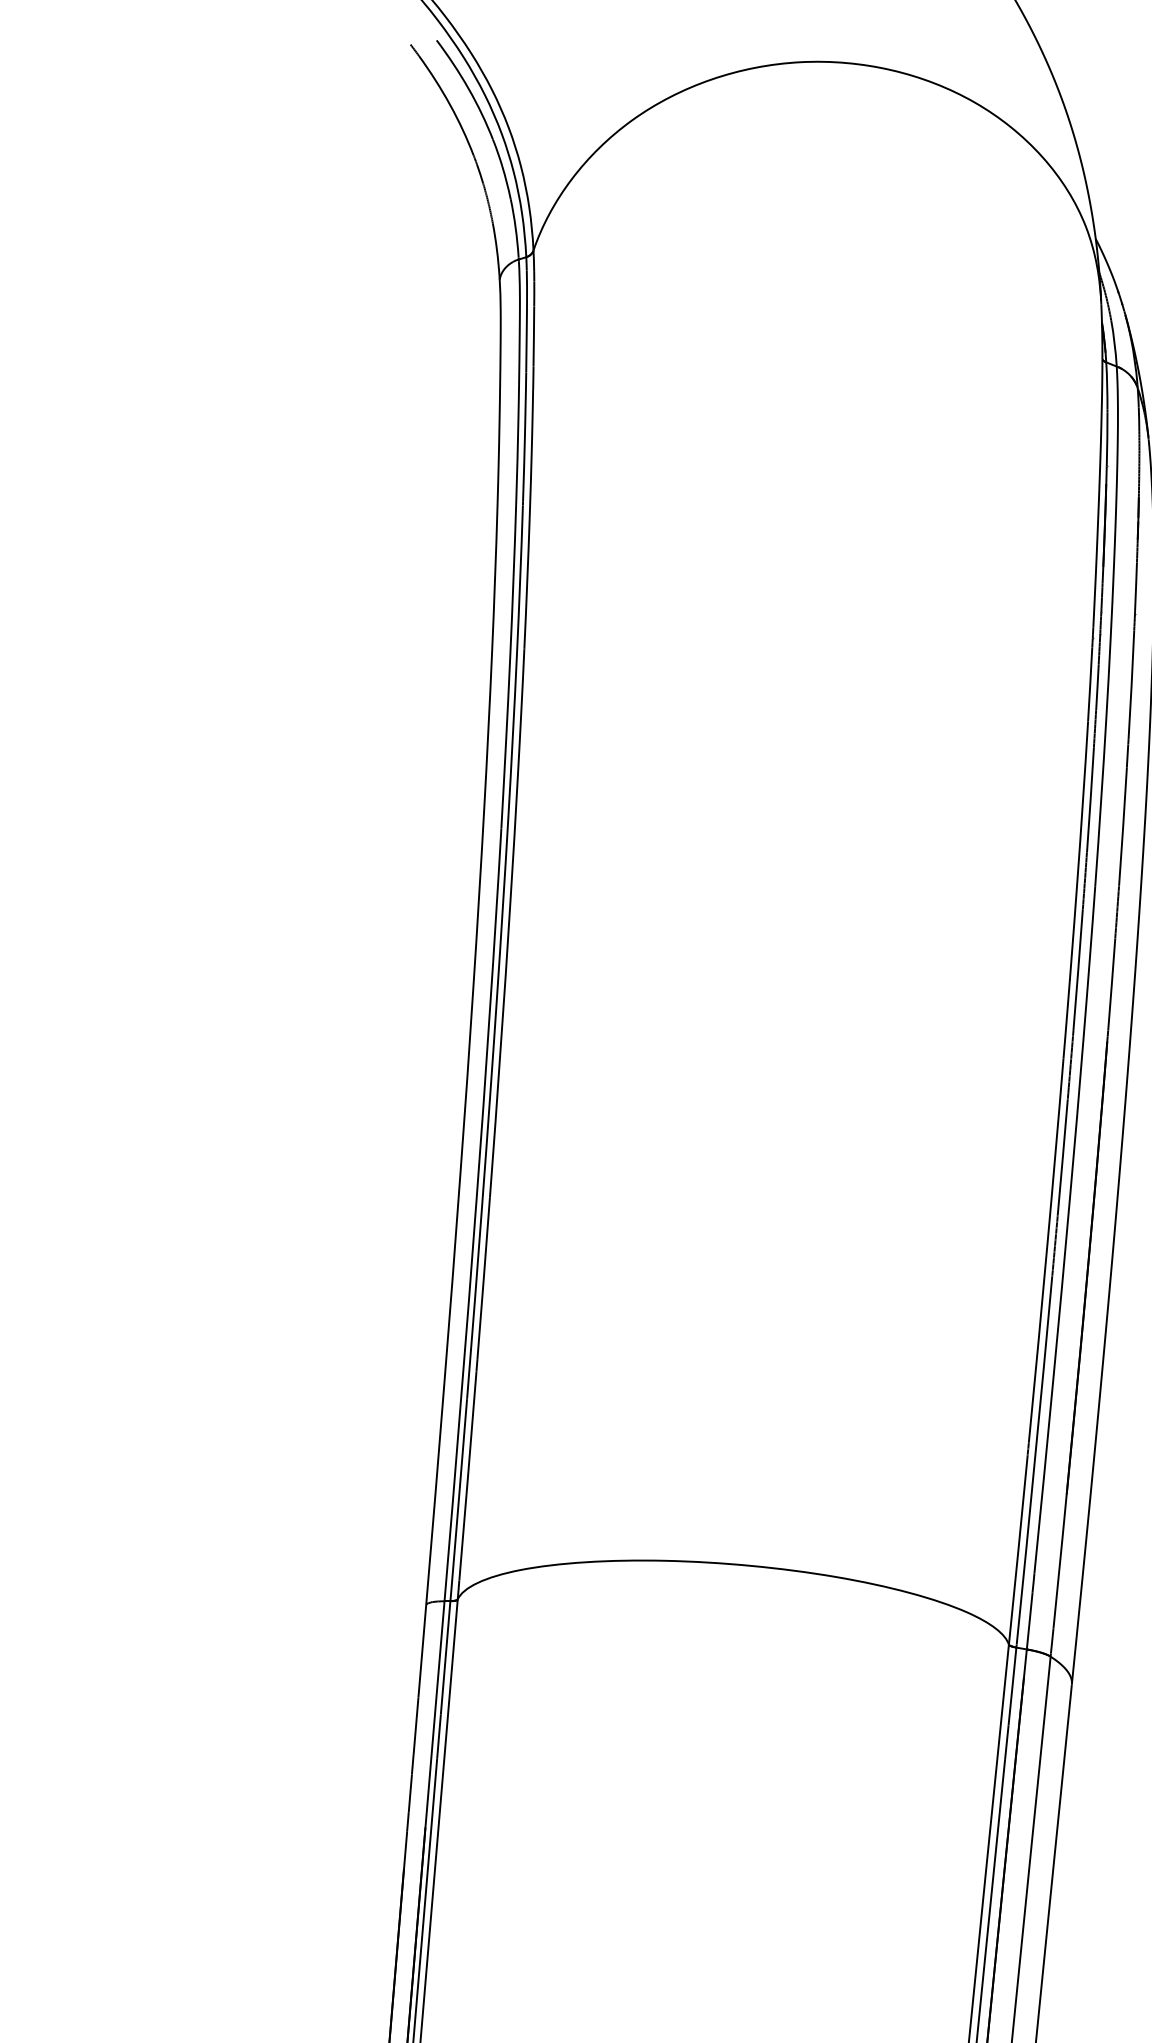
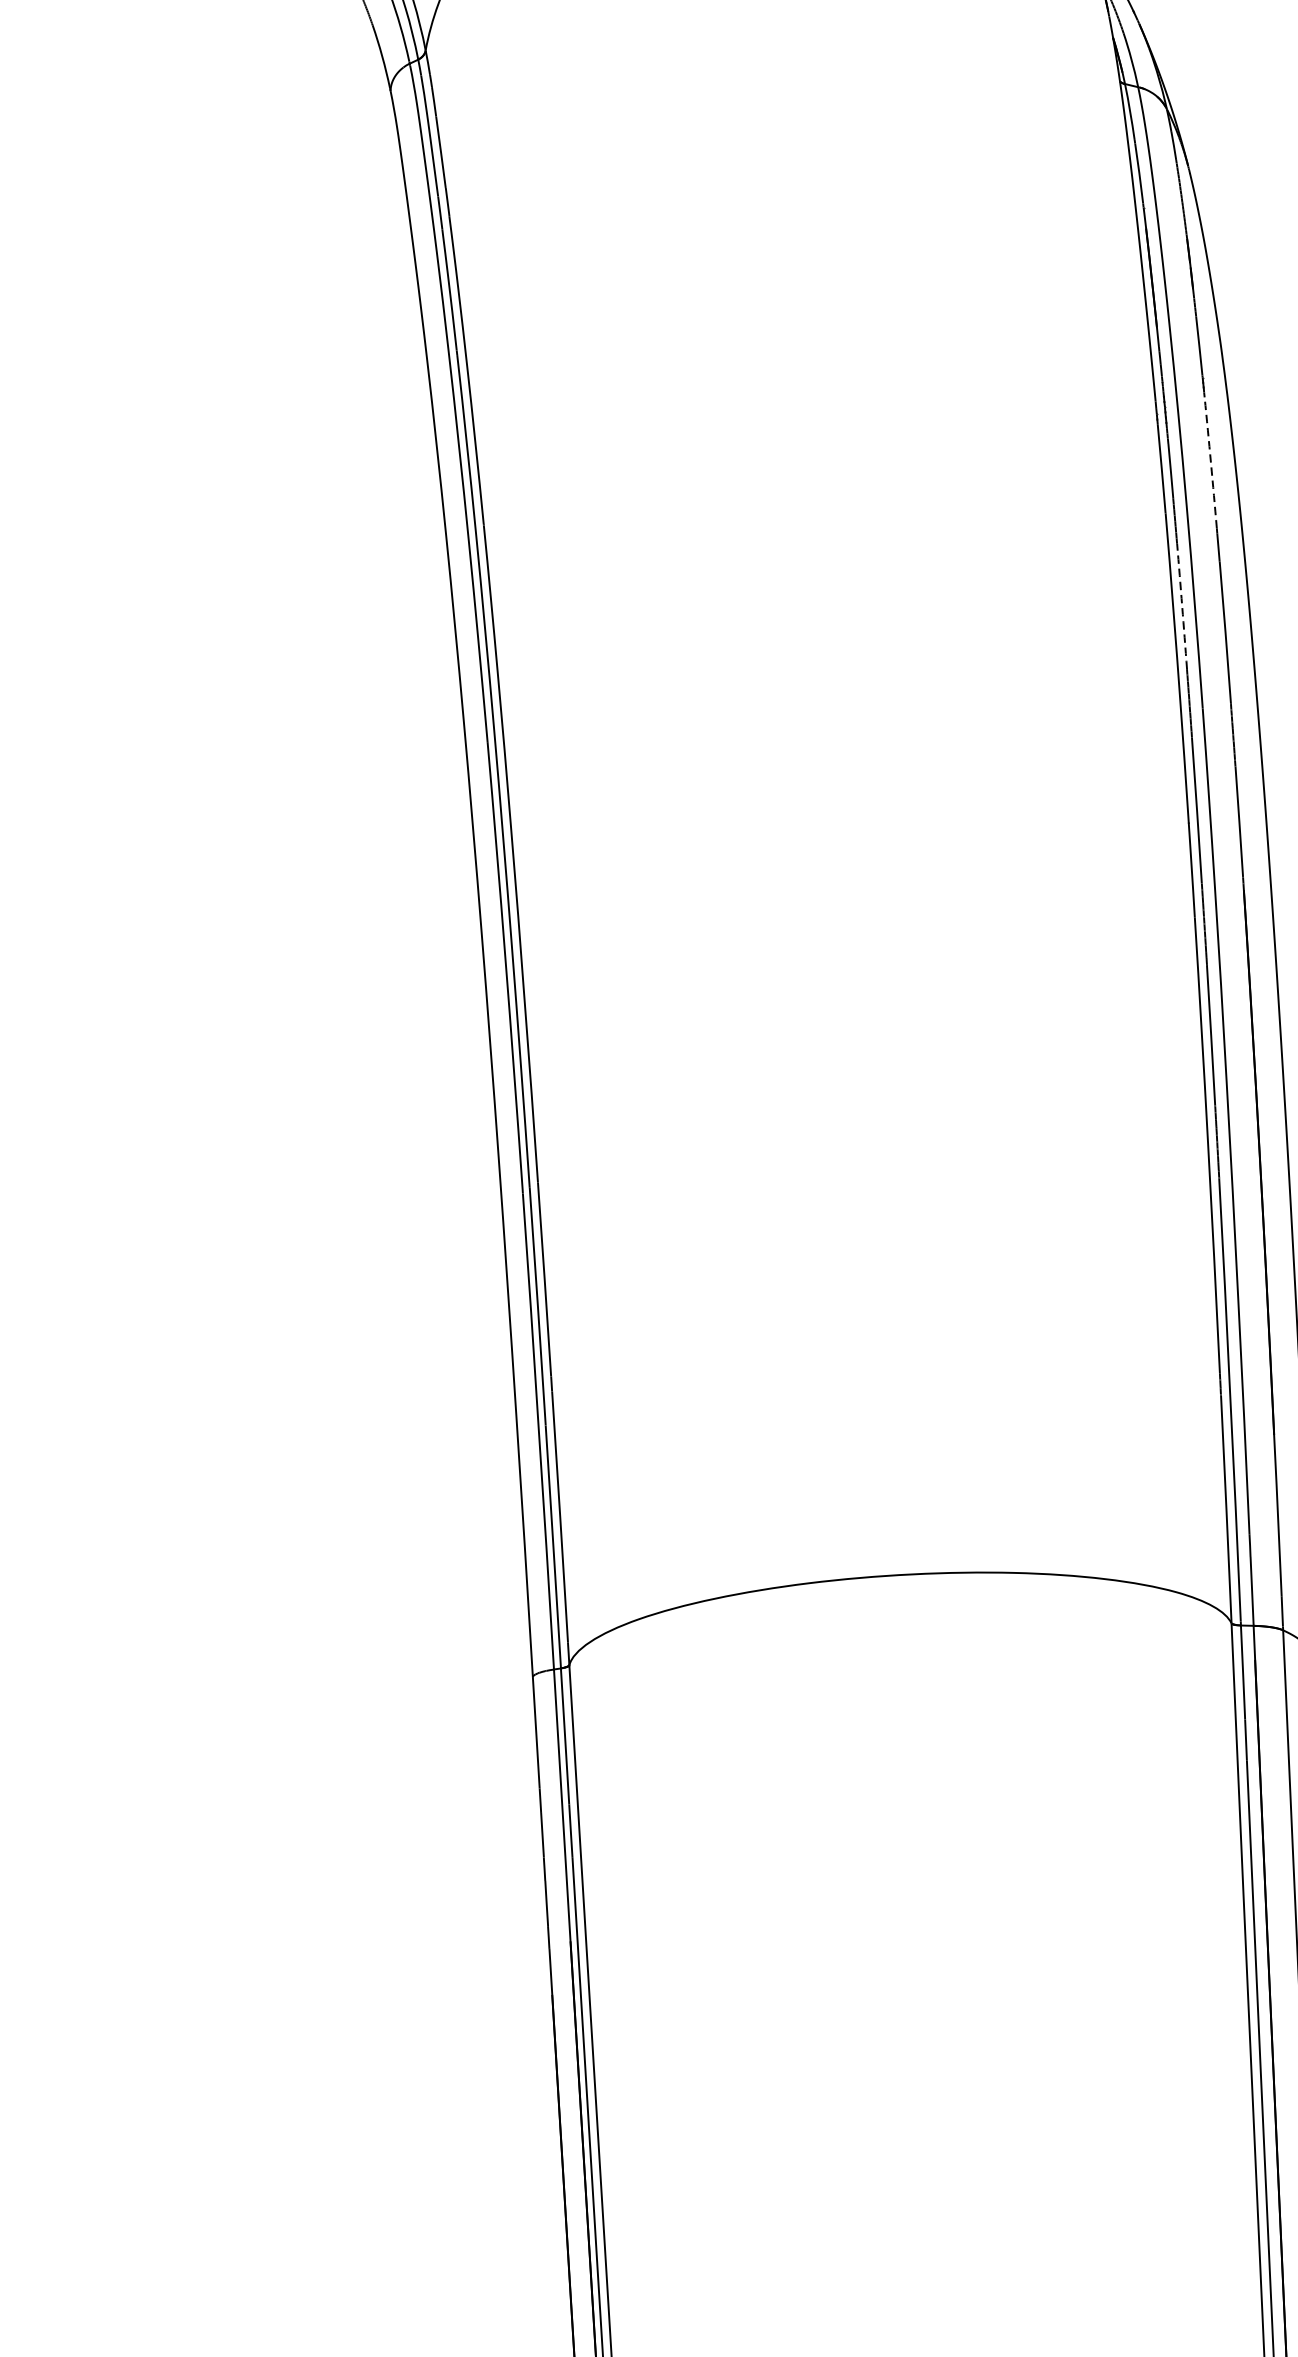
arc: (1131, 685) -> (1210, 463), solid -> dashed
arc: (1090, 800) -> (1182, 606), solid -> dashed

